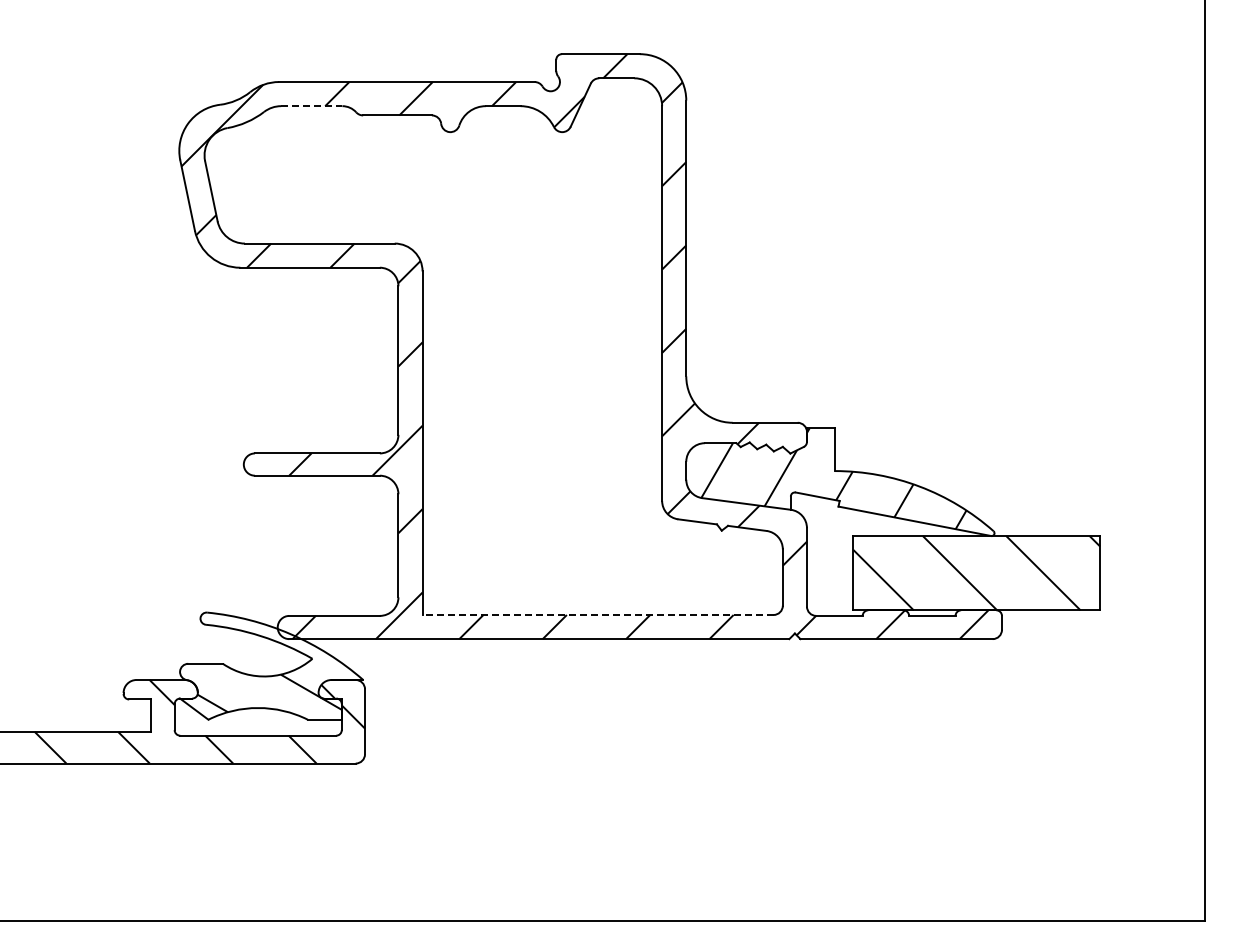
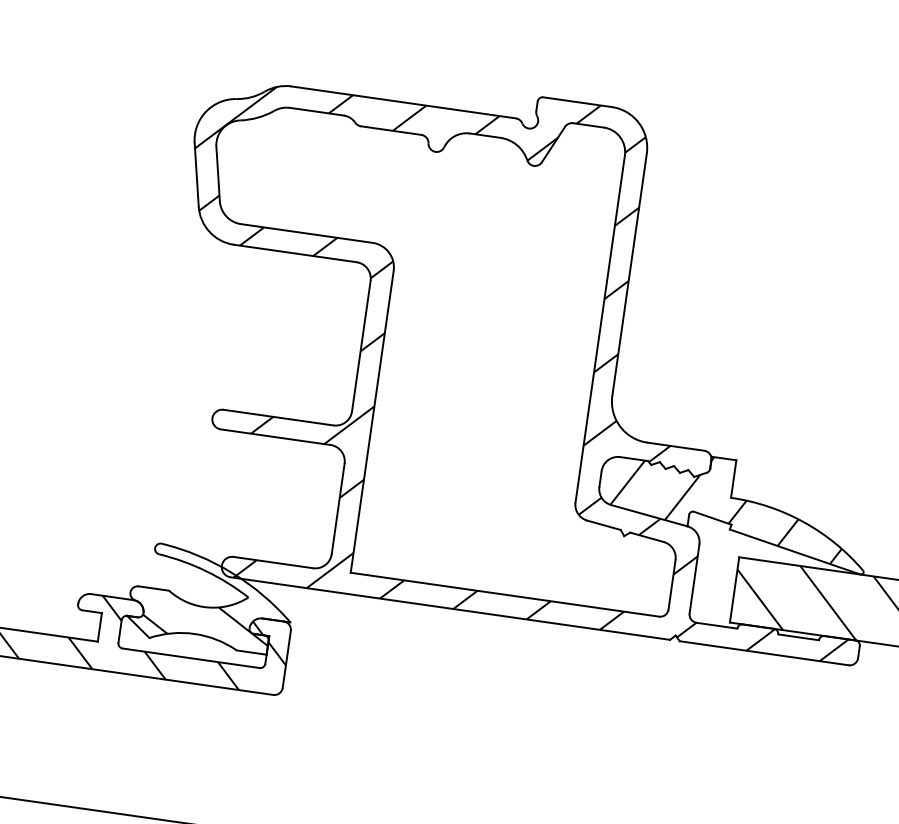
line: (311, 106) -> (316, 111), dashed -> solid
line: (597, 614) -> (504, 594), dashed -> solid

